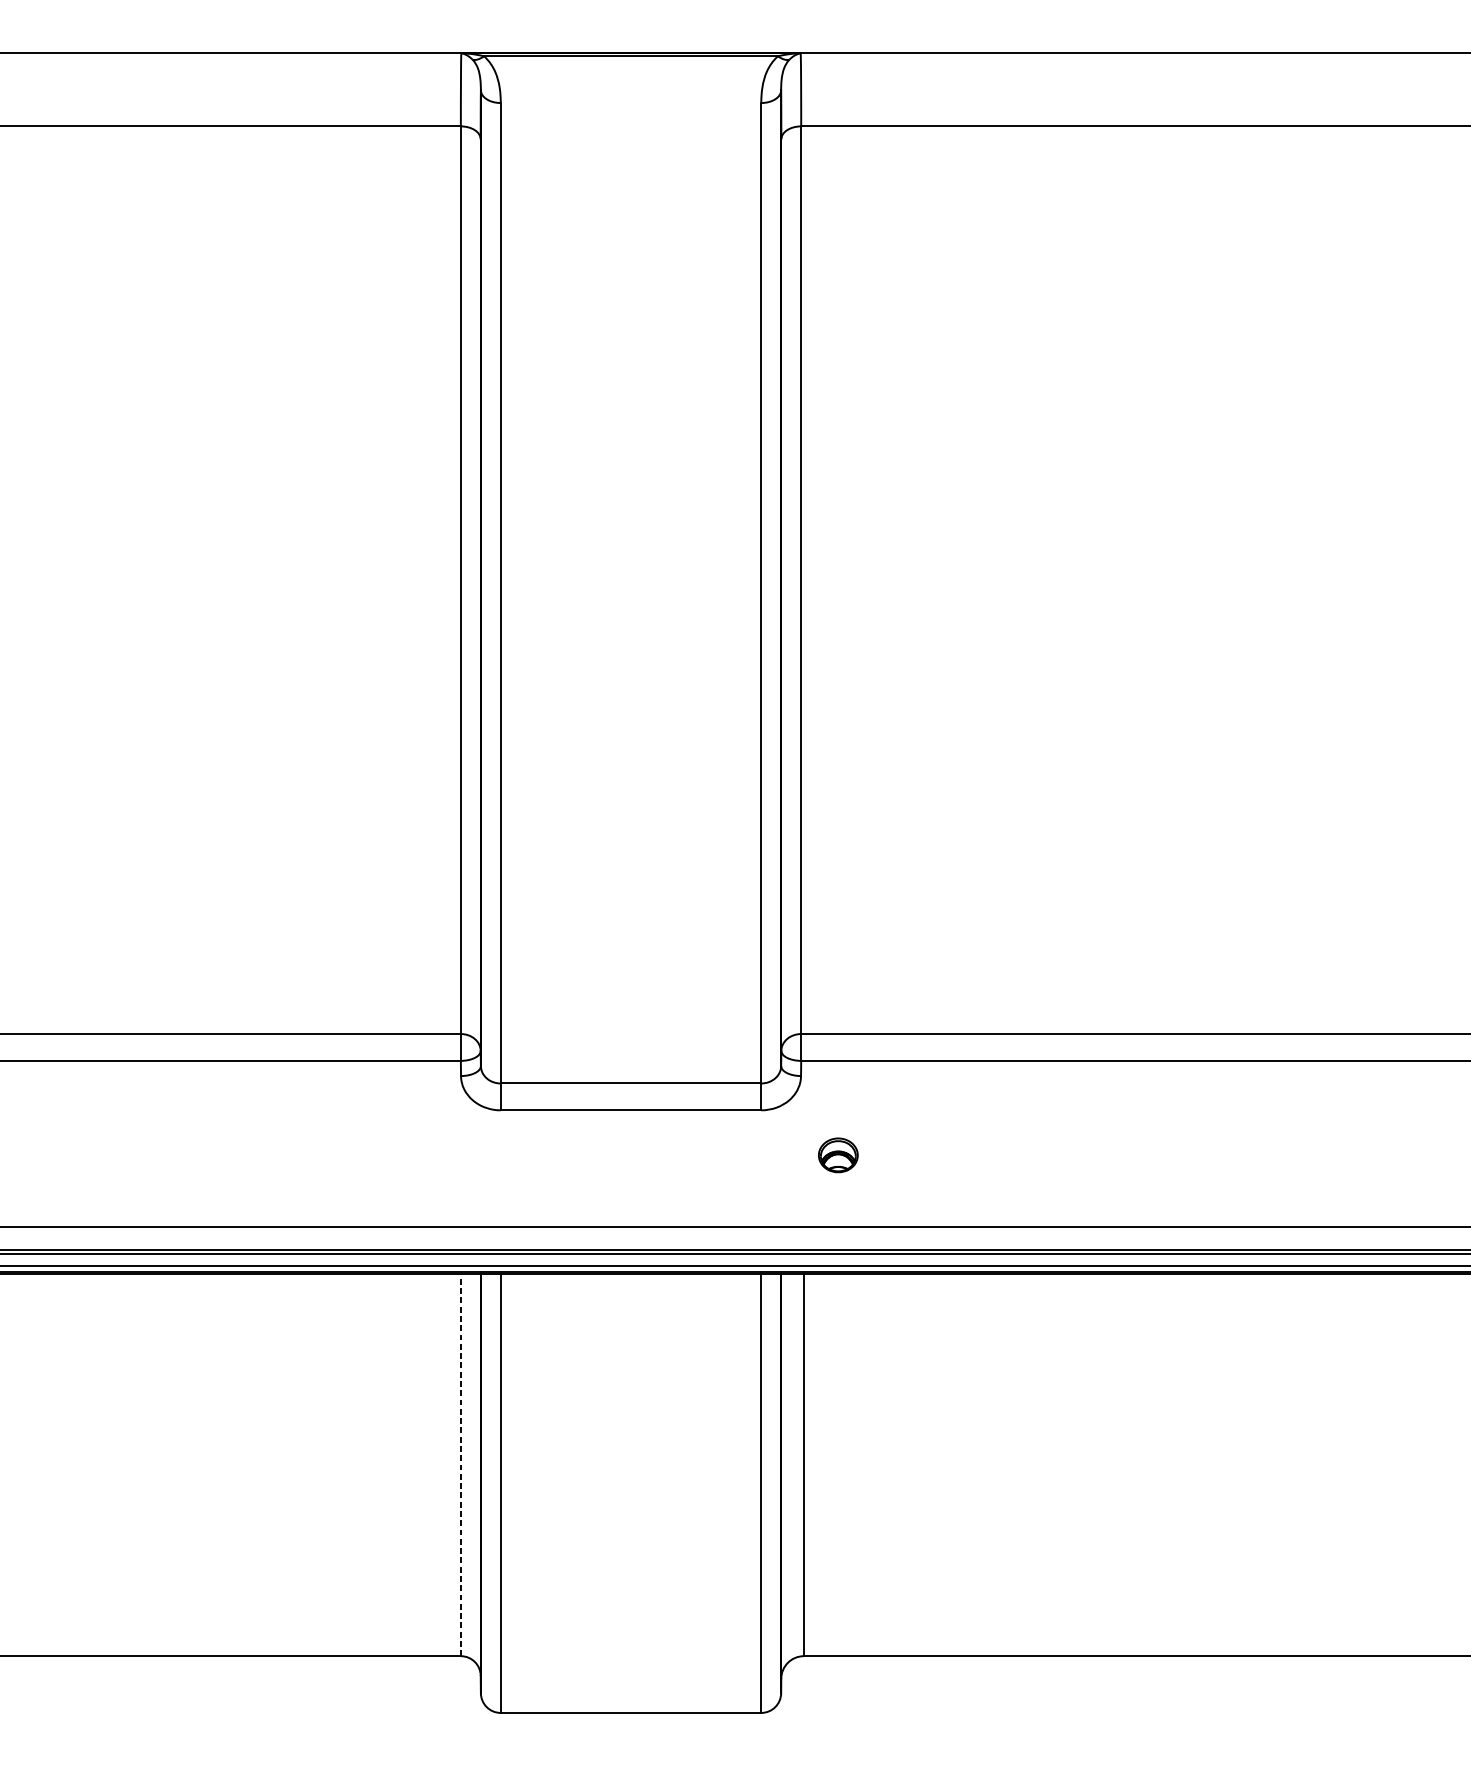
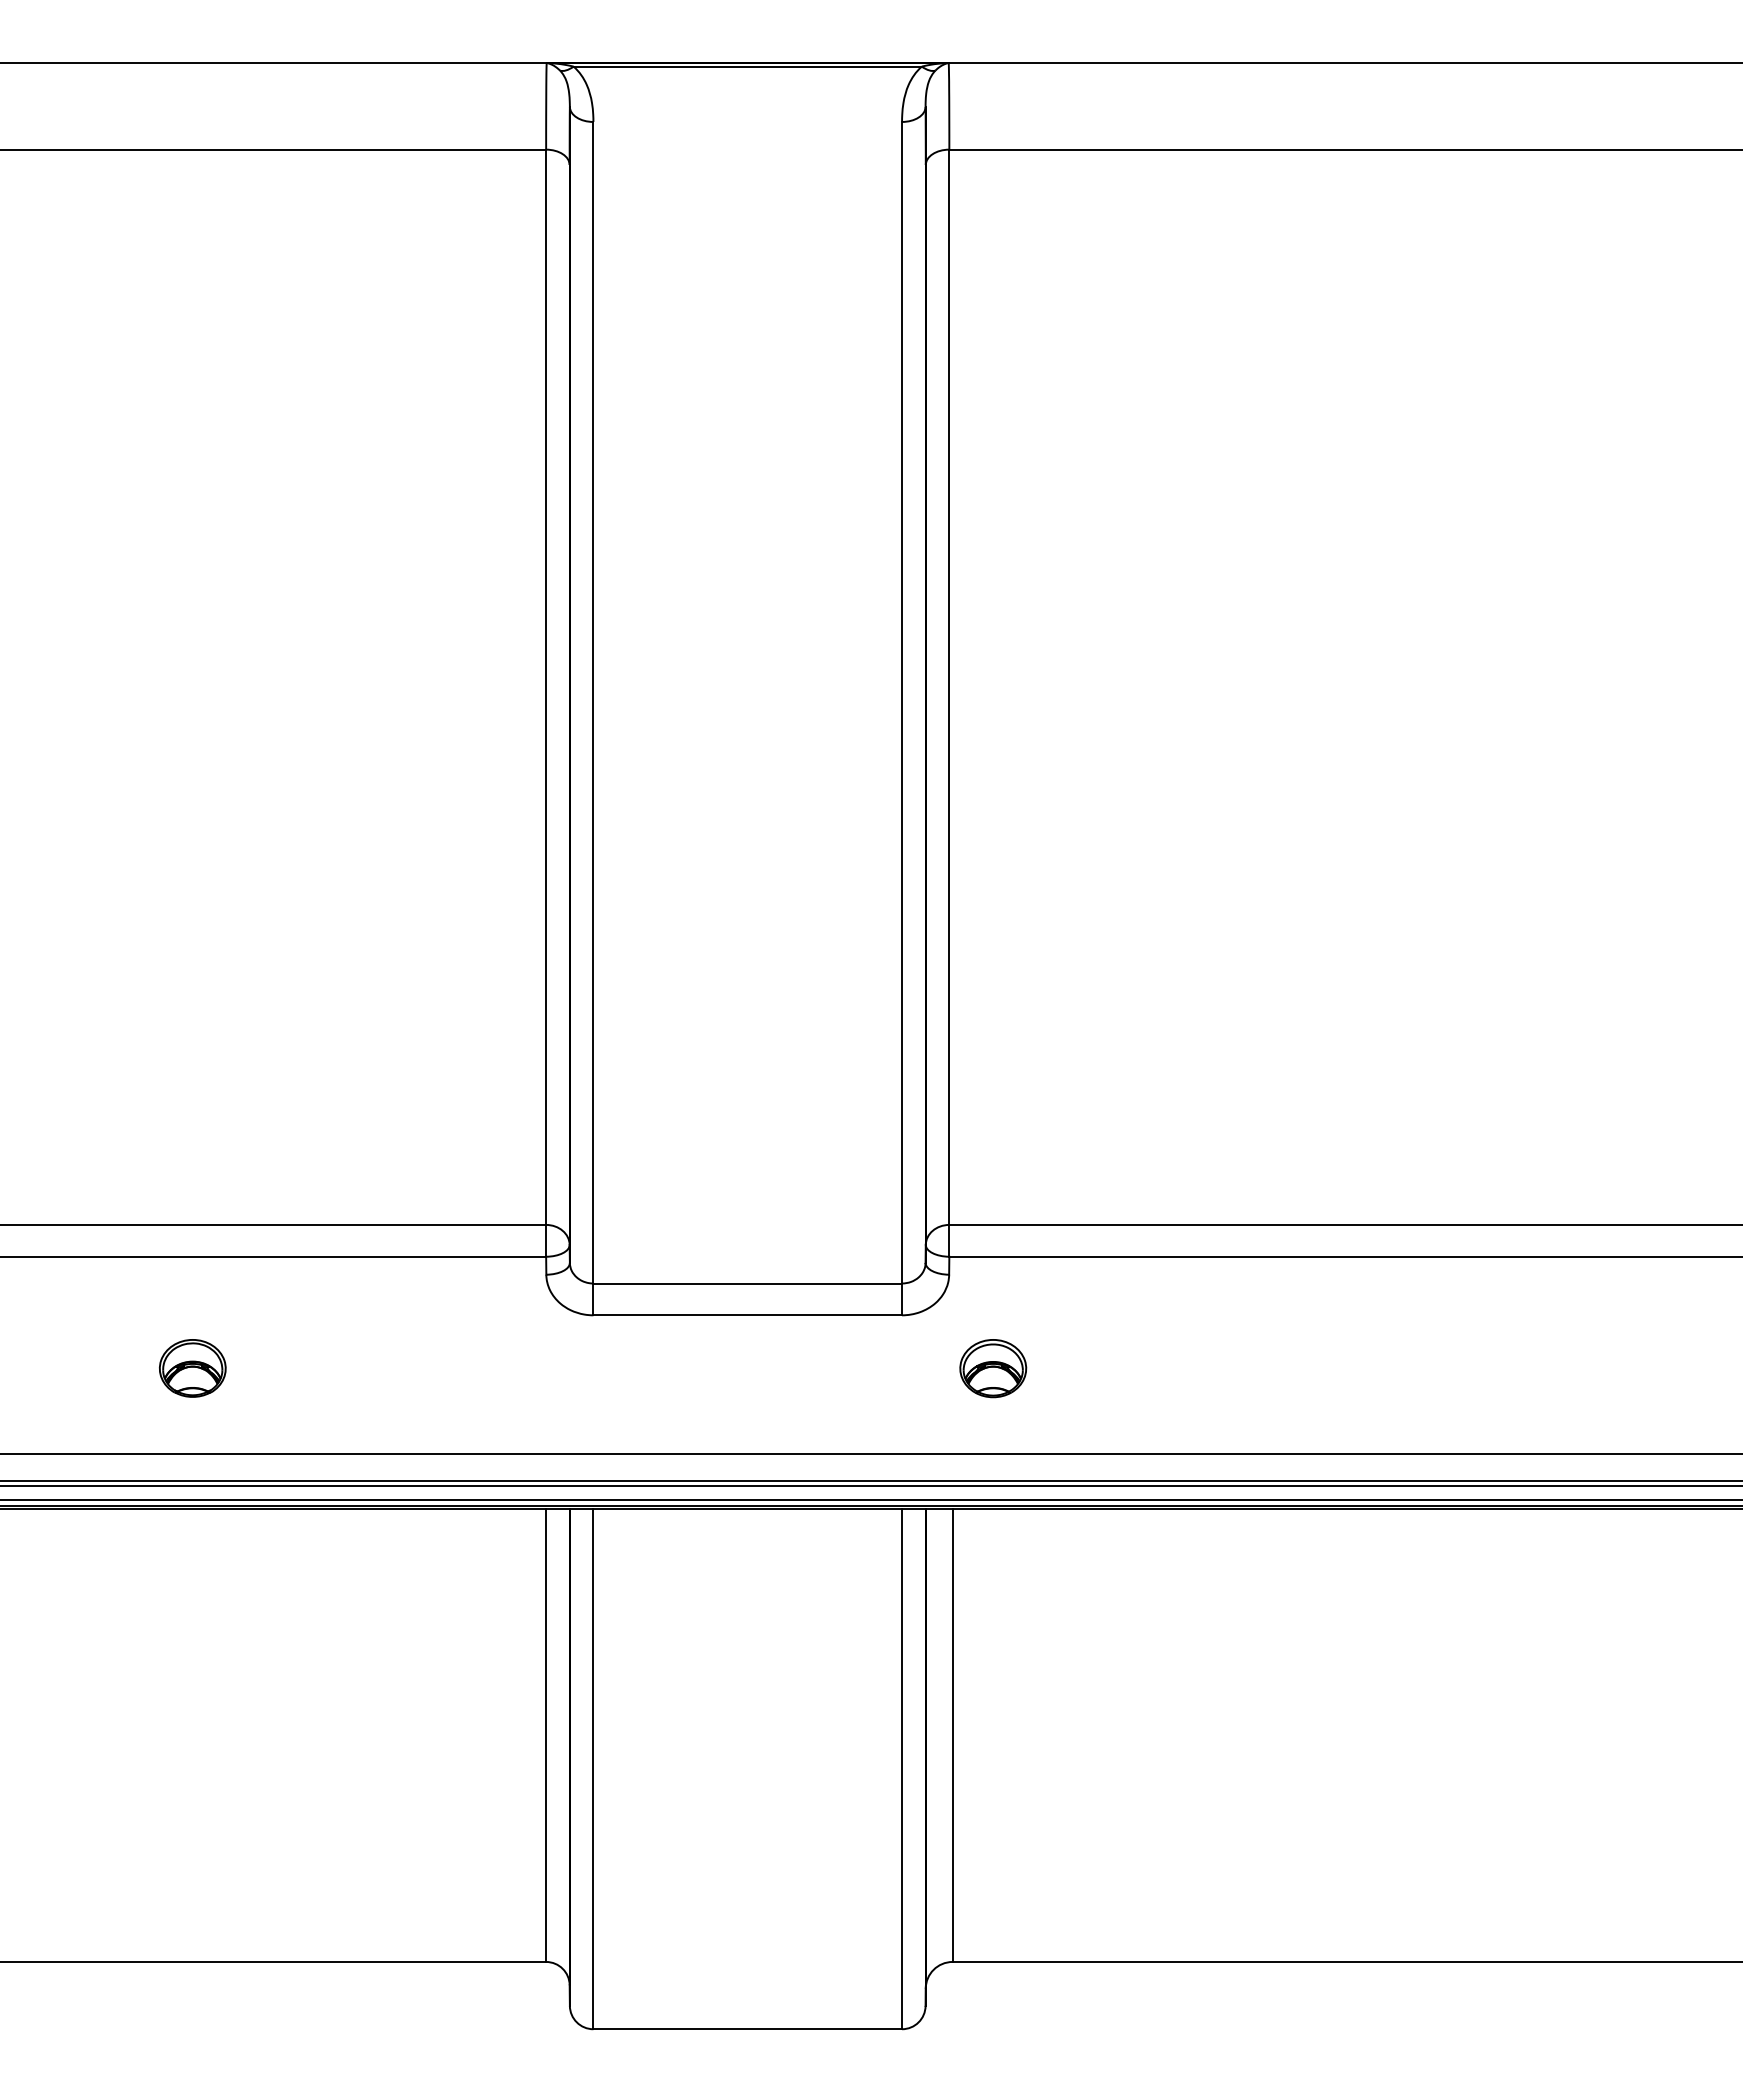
part: (162, 1155) -> (192, 1368), added
part: (838, 1155) -> (993, 1368), size x1.43
line: (461, 1465) -> (546, 1735), dashed -> solid

